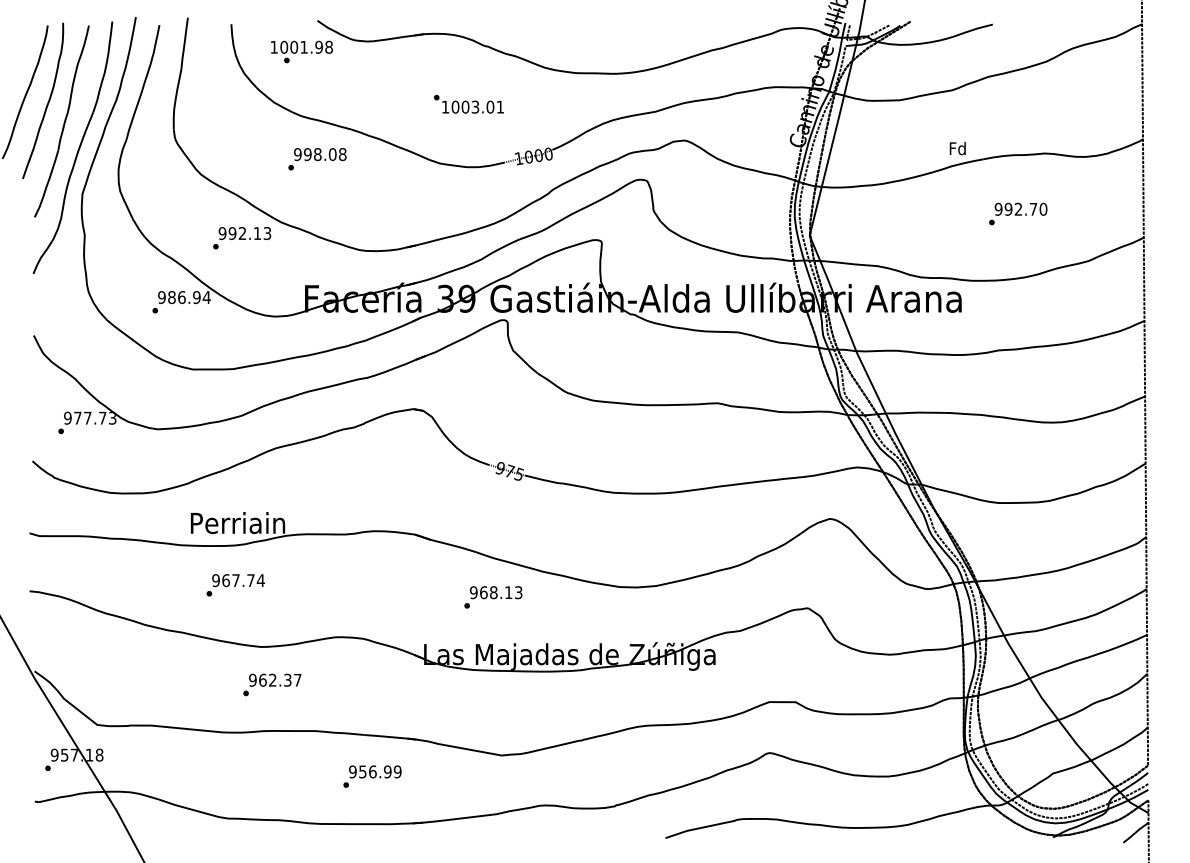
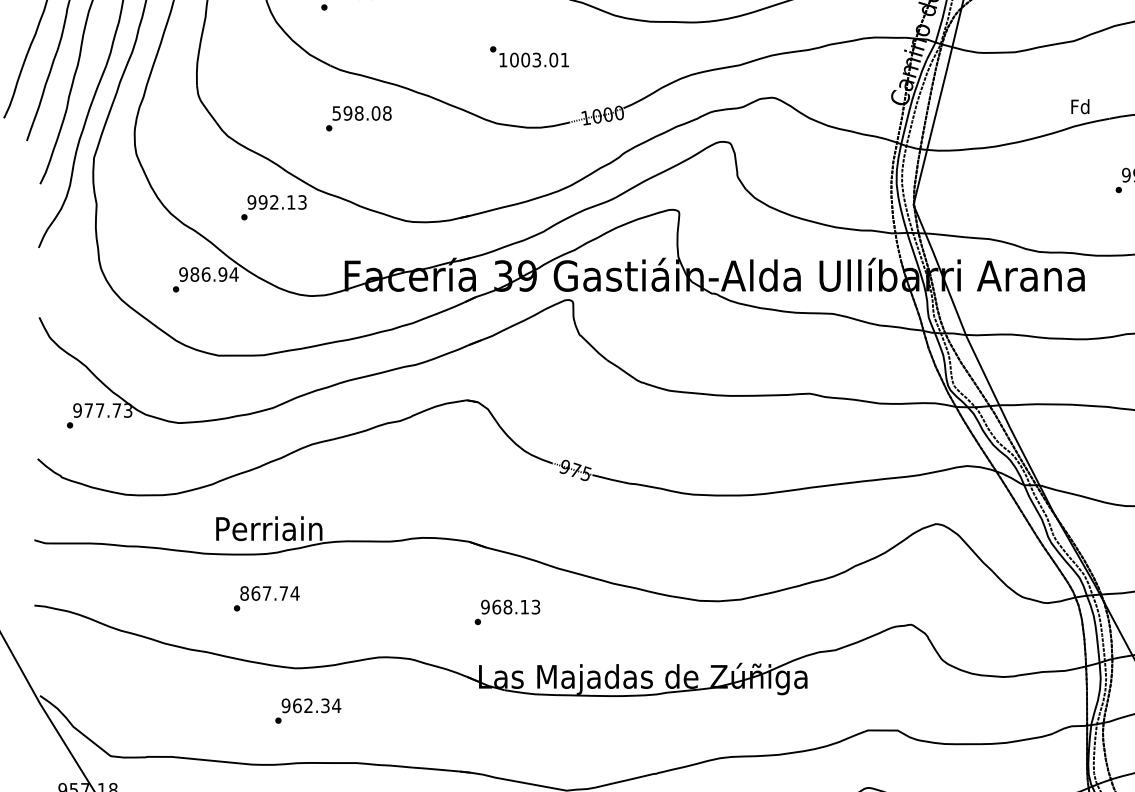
text: (297, 154) -> (336, 113), 998.08 -> 598.08
text: (215, 580) -> (243, 593), 967.74 -> 867.74
text: (493, 597) -> (507, 612), moved
text: (297, 680) -> (336, 706), 962.37 -> 962.34

